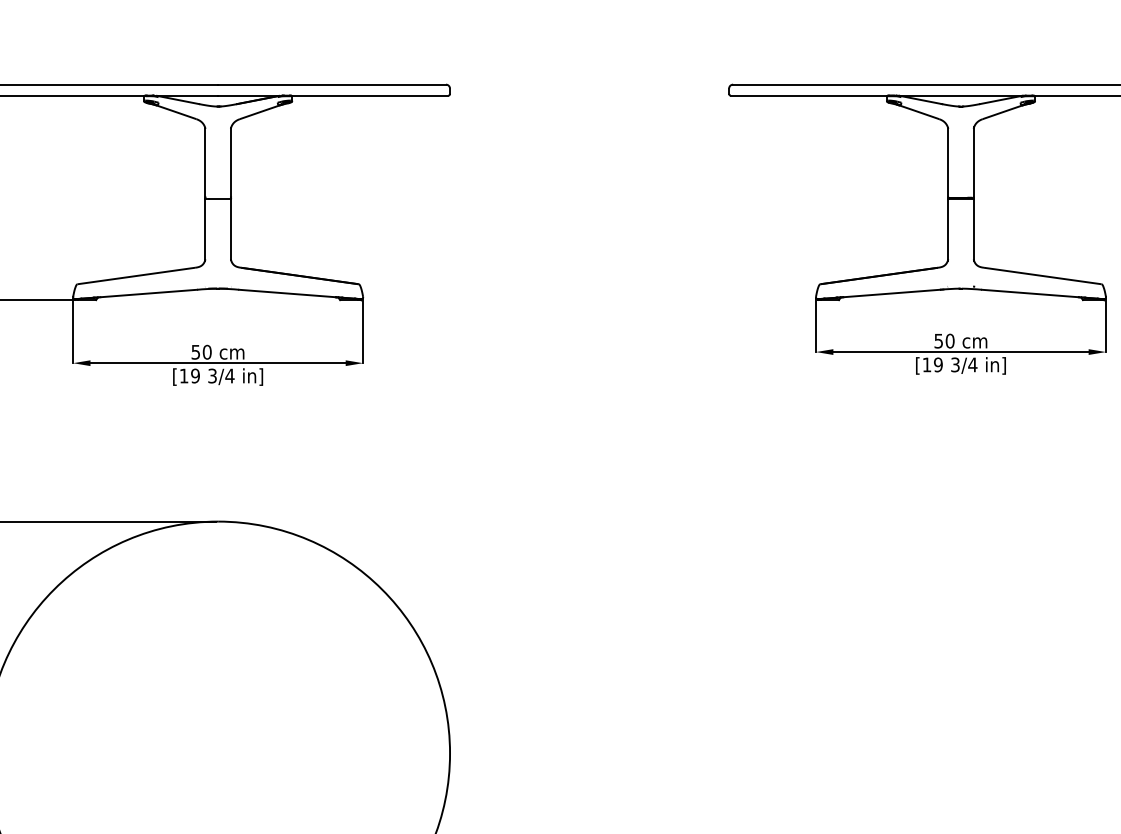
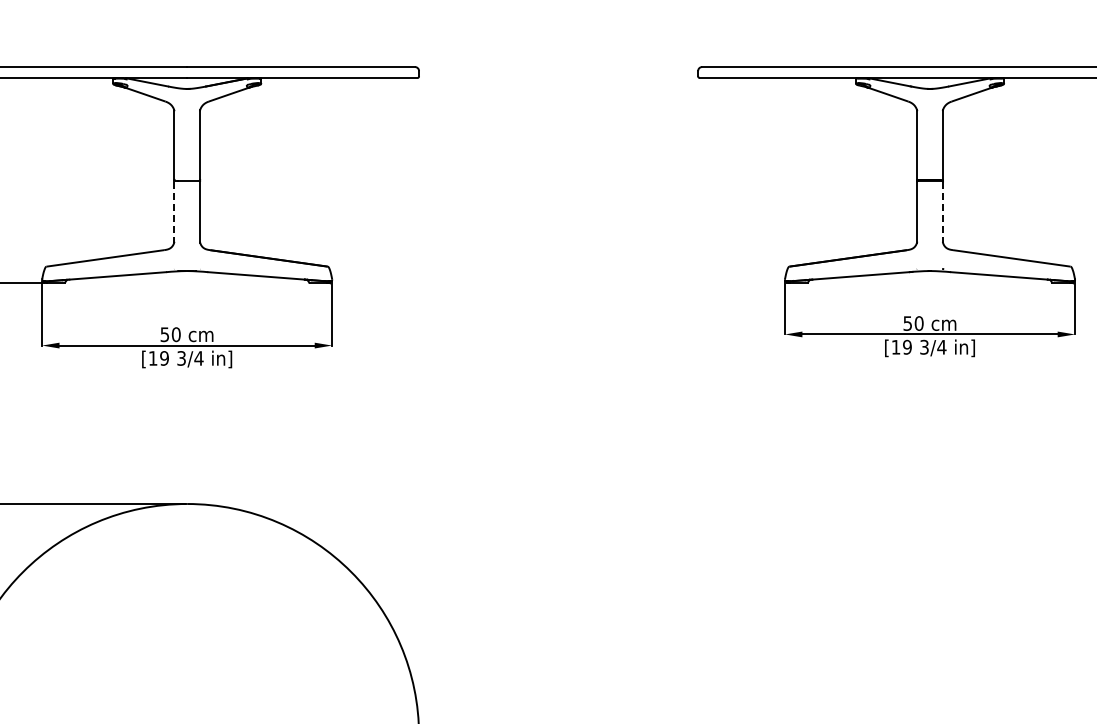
line: (205, 229) -> (174, 211), solid -> dashed
line: (974, 229) -> (943, 211), solid -> dashed

